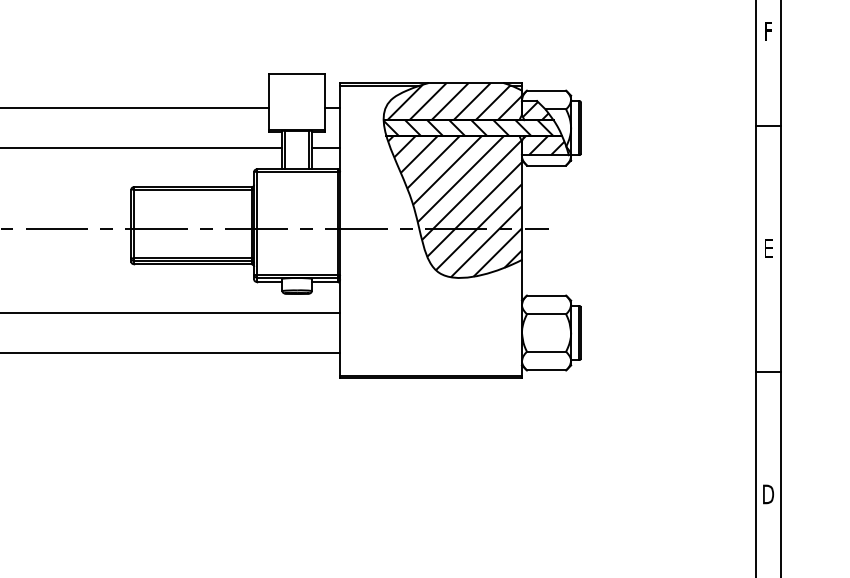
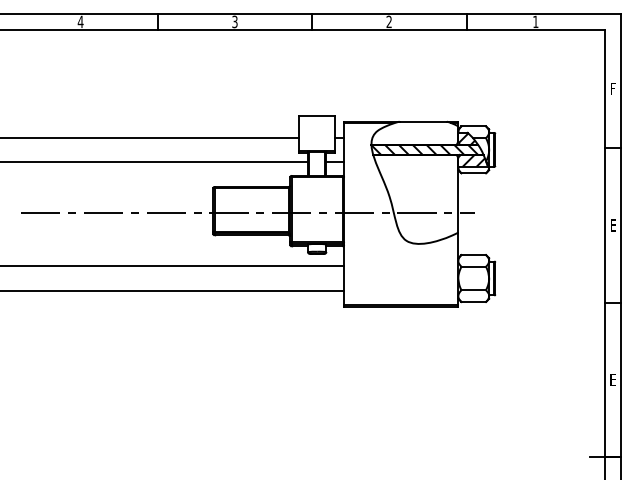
hatch: (453, 100) -> (415, 132), removed
hatch: (455, 205) -> (416, 198), removed
text: (767, 493) -> (612, 379), D -> E

